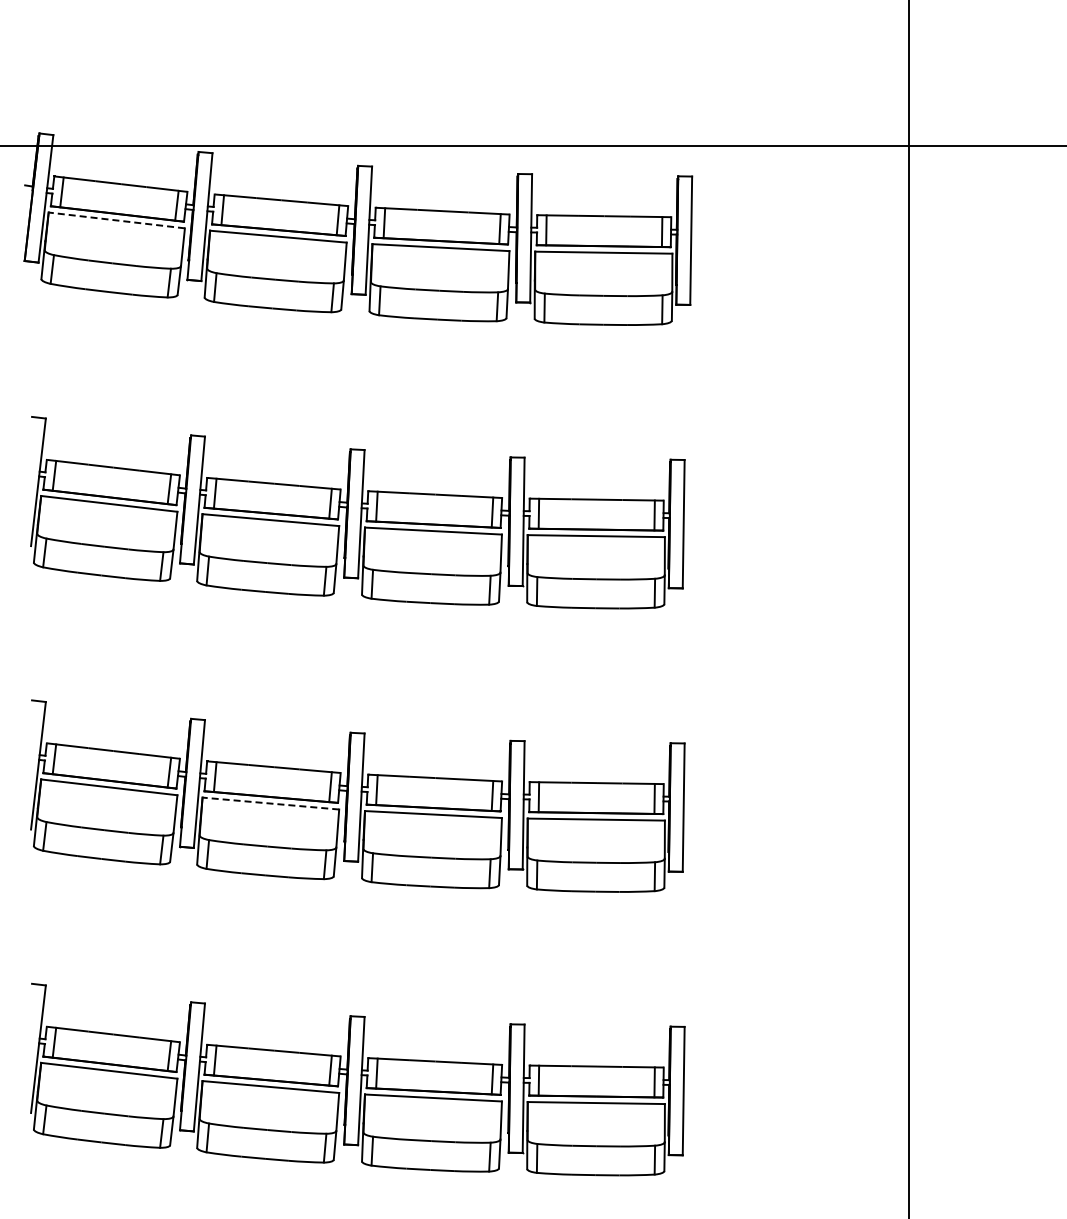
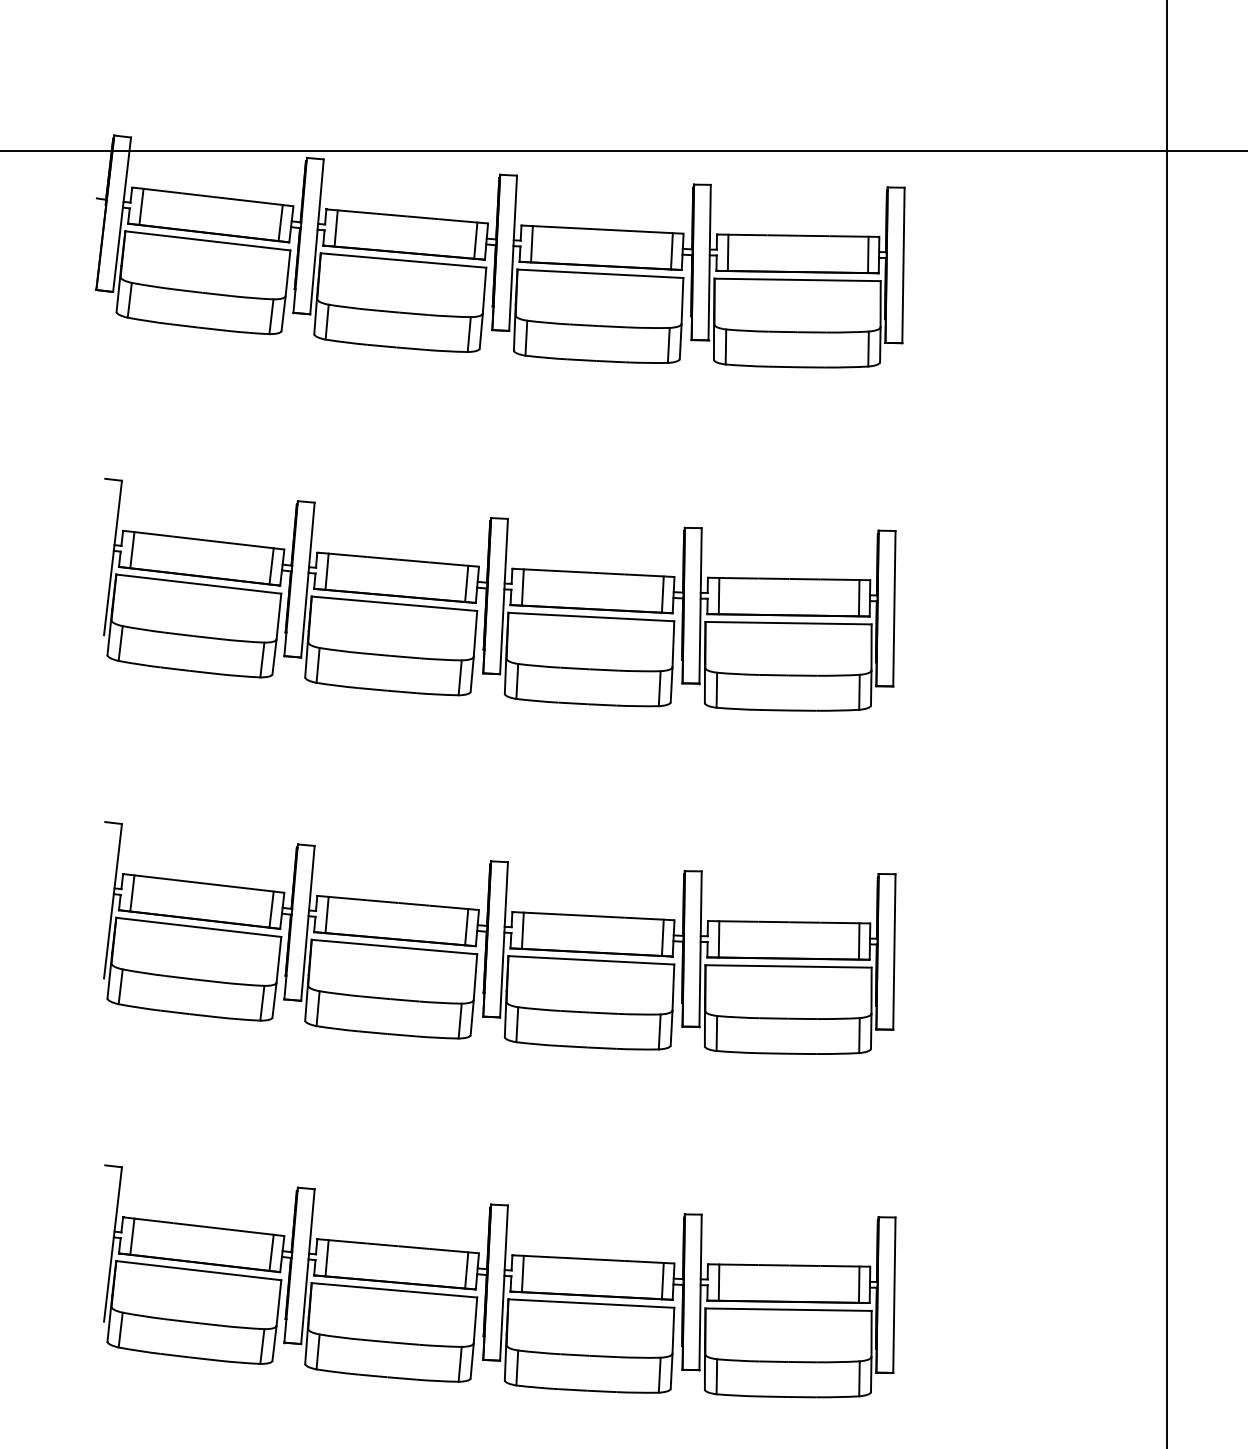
line: (116, 220) -> (207, 240), dashed -> solid
line: (270, 803) -> (394, 946), dashed -> solid

